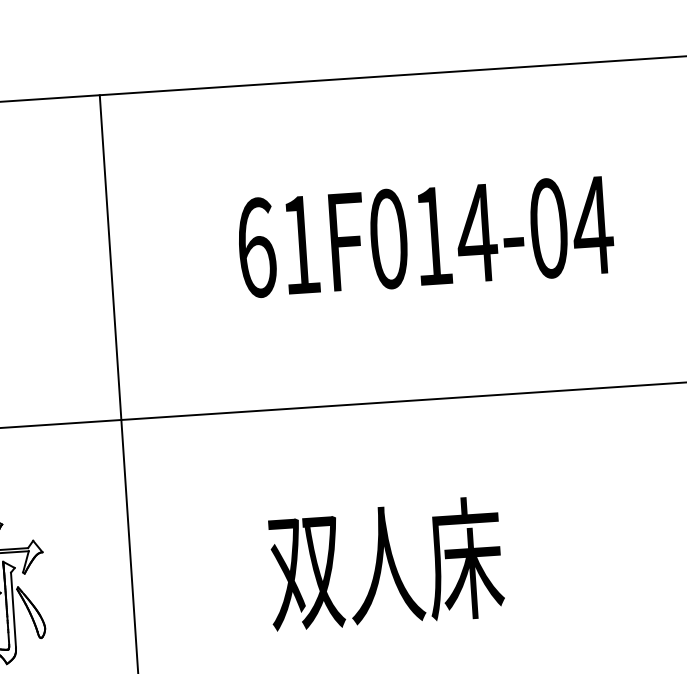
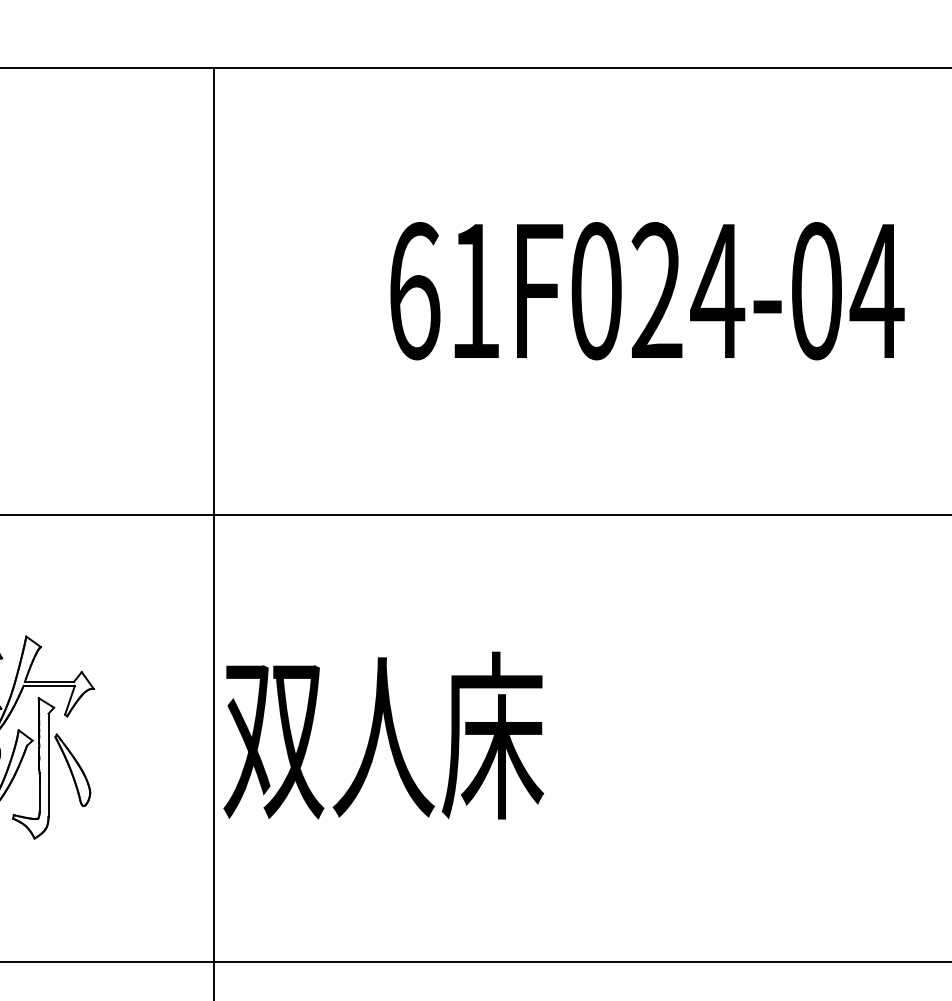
text: (432, 235) -> (656, 289), 61F014-04 -> 61F024-04
text: (385, 563) -> (383, 735), moved

